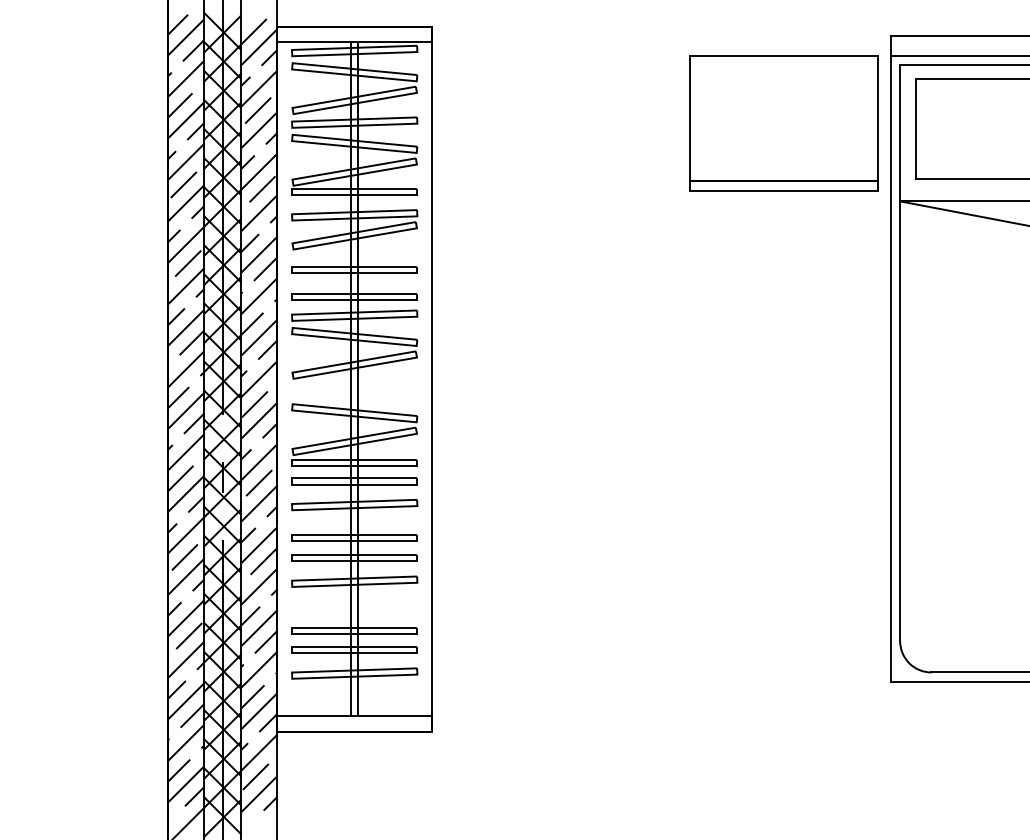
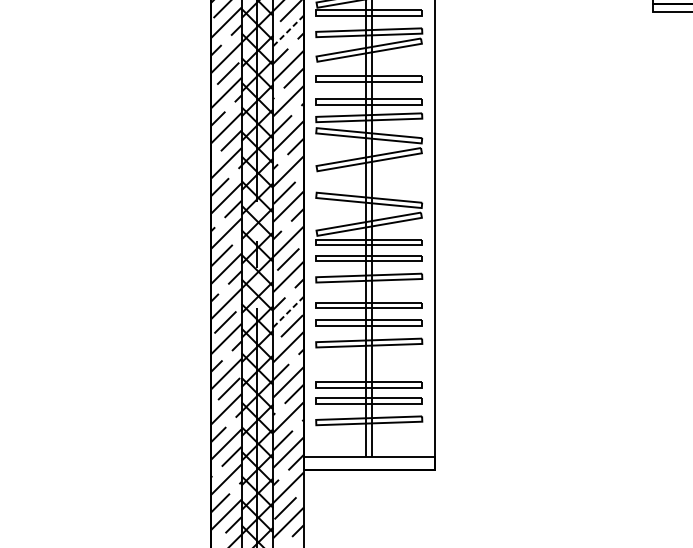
line: (259, 212) -> (288, 30), solid -> dashed
line: (259, 544) -> (288, 311), solid -> dashed

